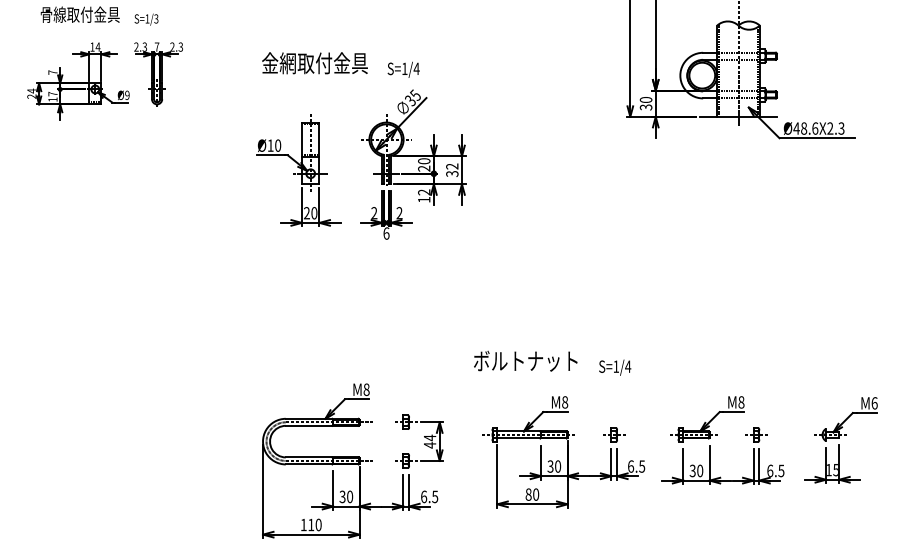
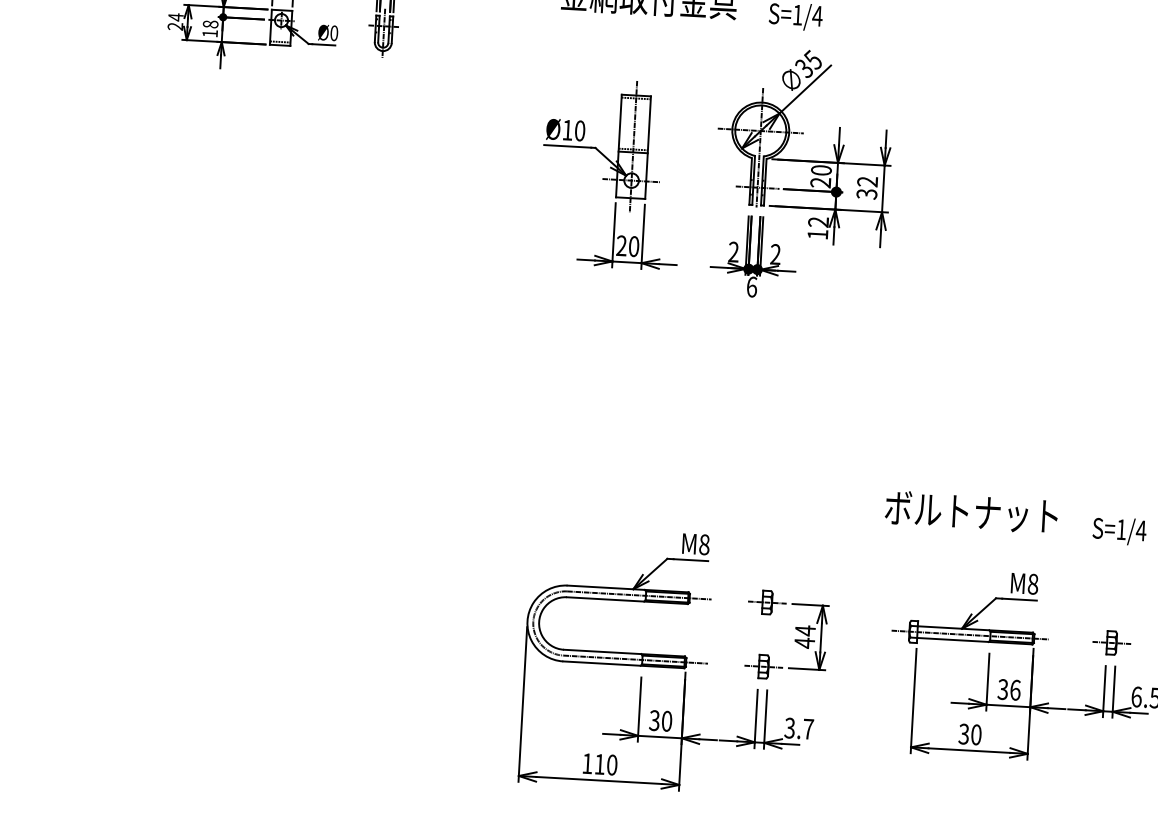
text: (52, 93) -> (209, 23), 17 -> 18
text: (127, 95) -> (334, 33), Ø9 -> Ø0
text: (558, 466) -> (1016, 690), 30 -> 36
text: (528, 494) -> (963, 733), 80 -> 30
text: (429, 496) -> (799, 728), 6.5 -> 3.7

